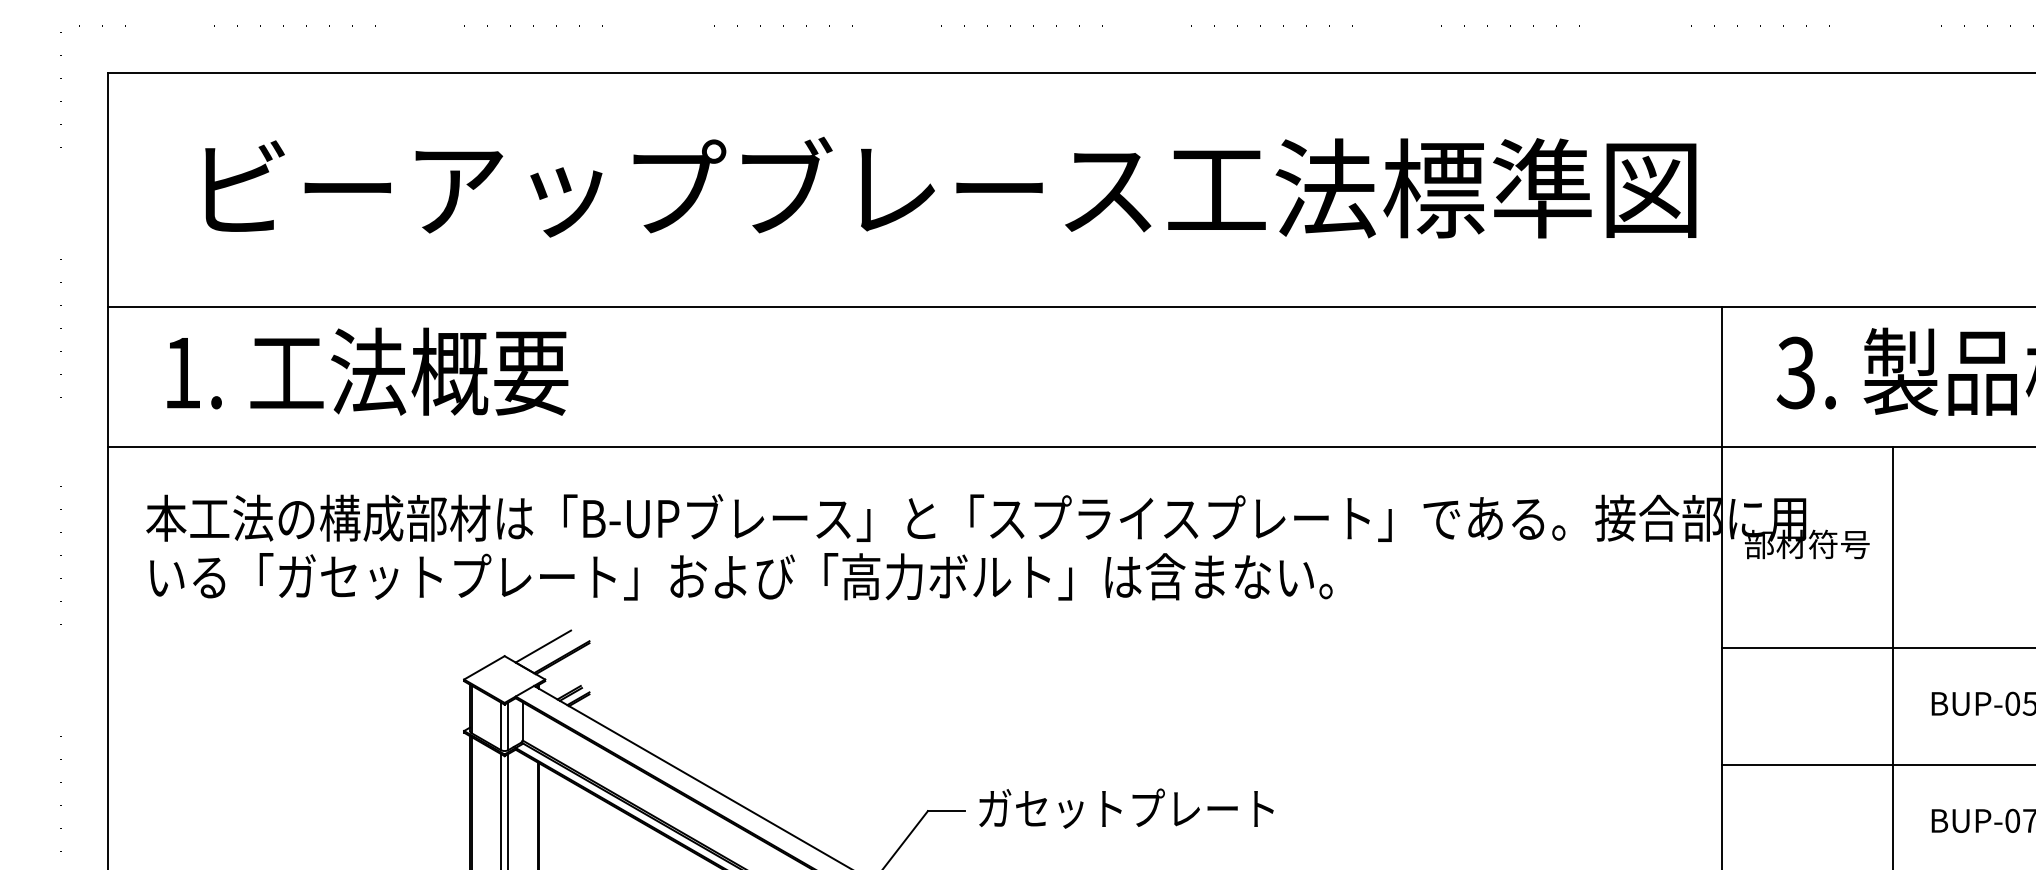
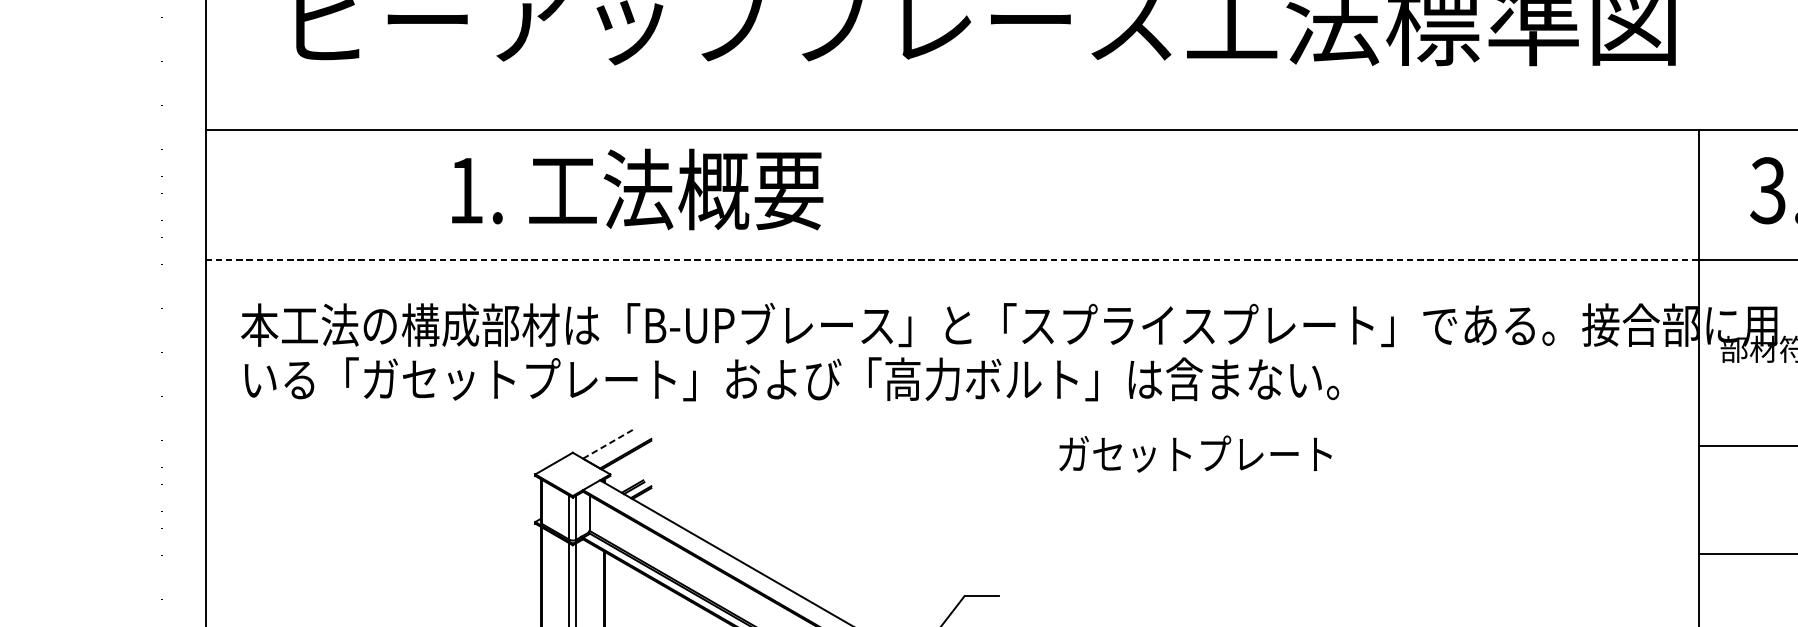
text: (367, 371) -> (637, 189), moved
line: (915, 447) -> (953, 259), solid -> dashed
line: (543, 646) -> (608, 443), solid -> dashed
text: (1126, 808) -> (1195, 454), moved

